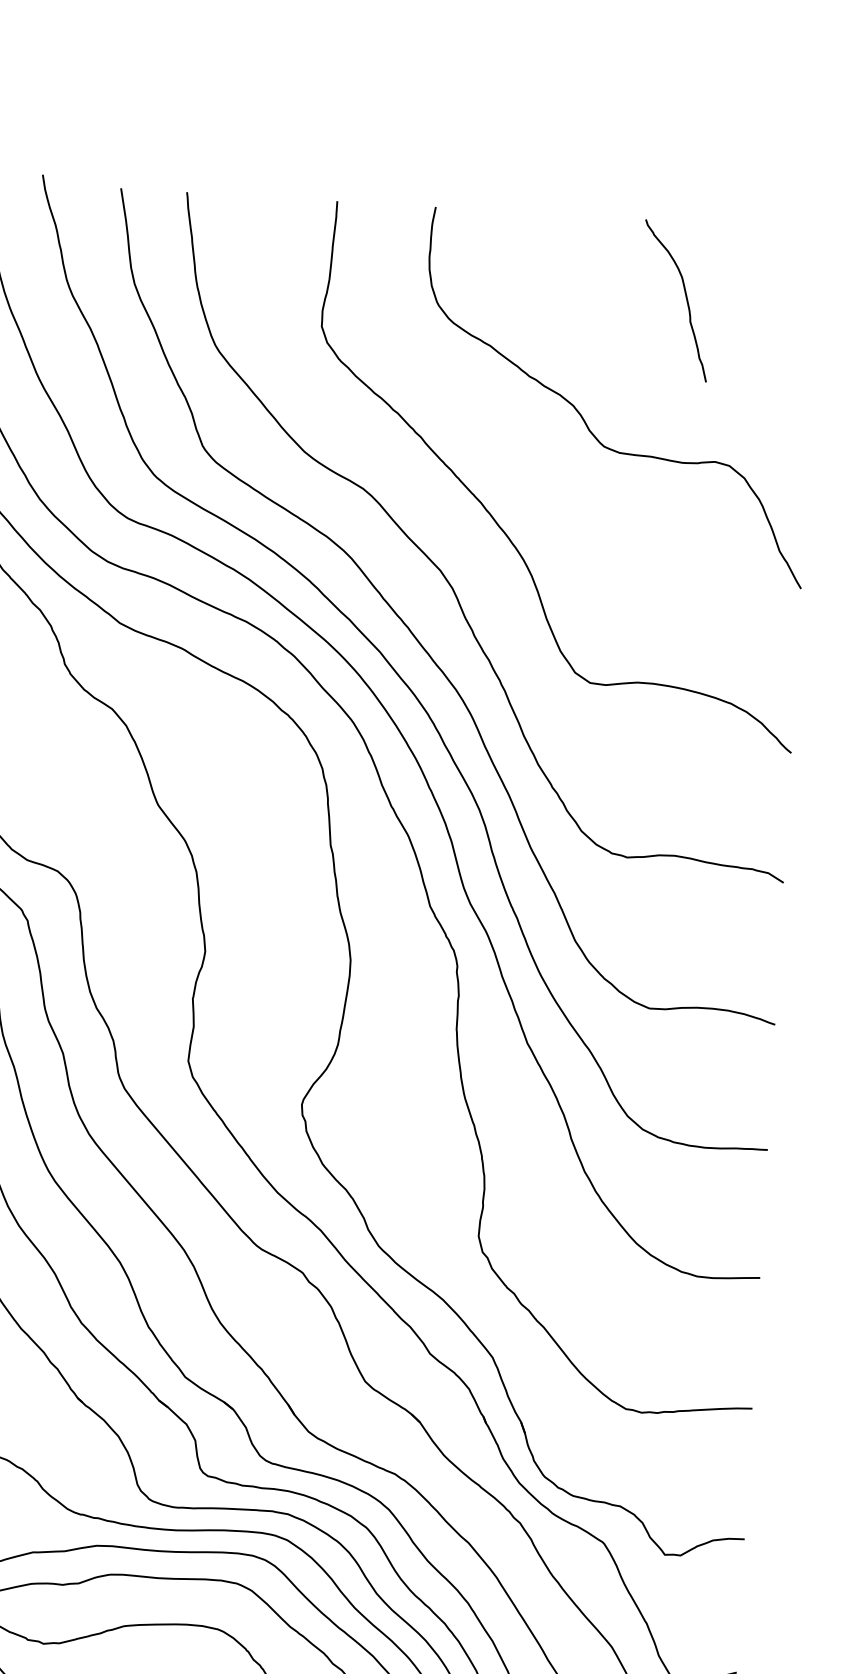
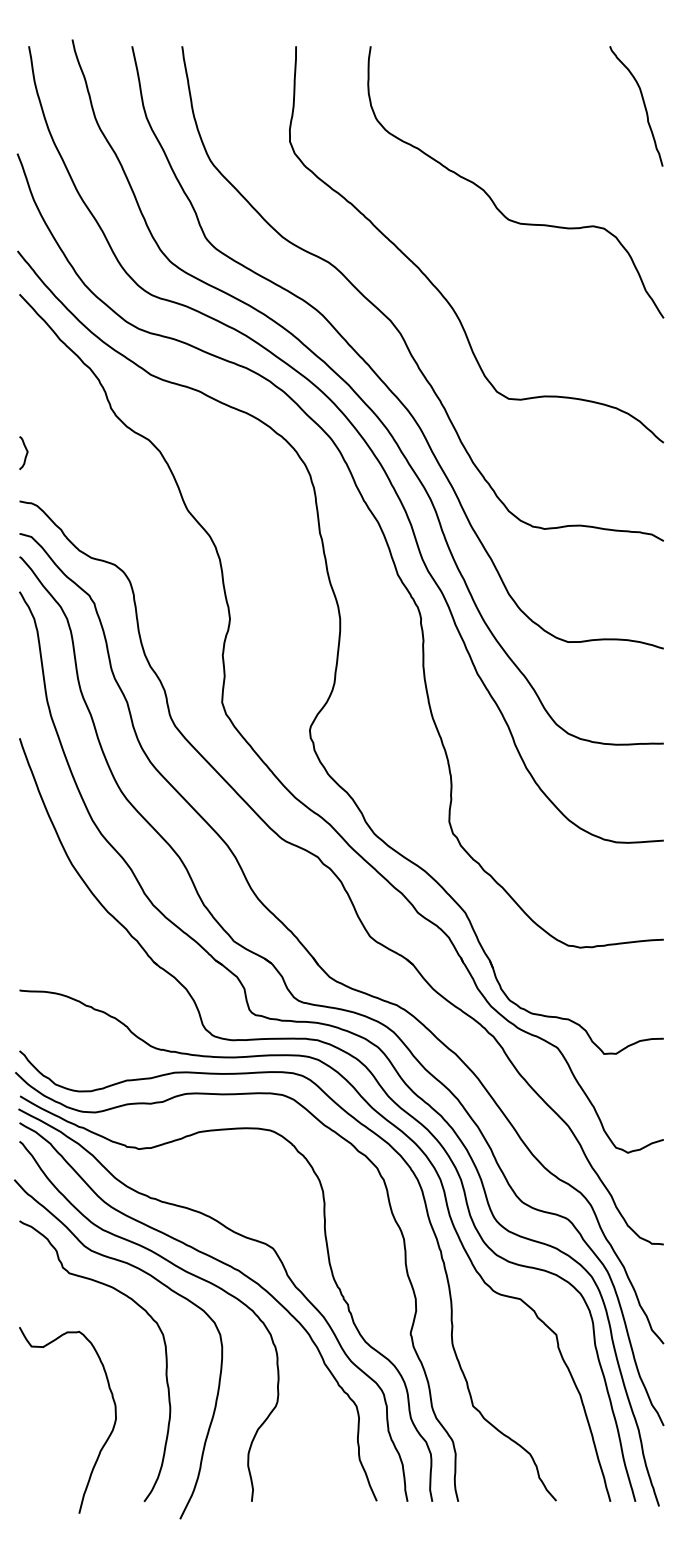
curve: (685, 298) -> (643, 104), moved

